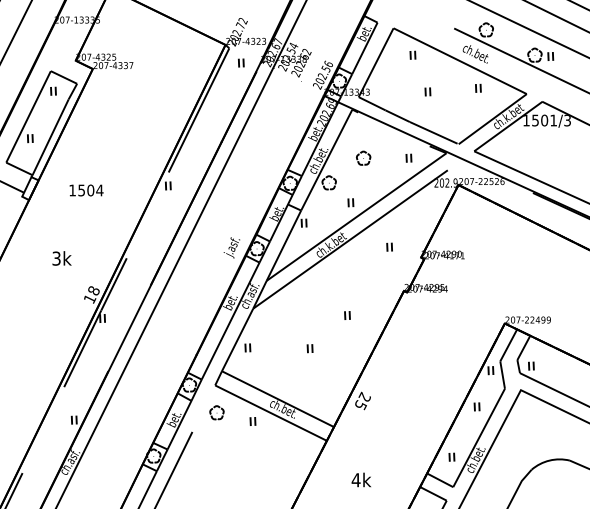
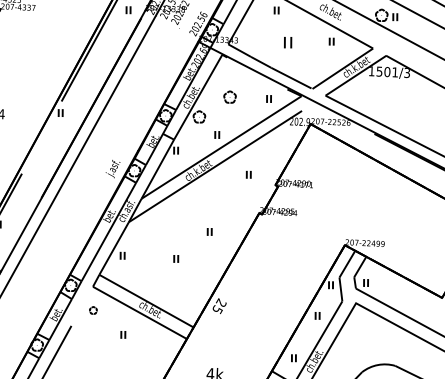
part: (427, 91) -> (287, 42), size x1.6
part: (216, 412) -> (93, 310), size x0.6
part: (252, 421) -> (122, 334), moved

